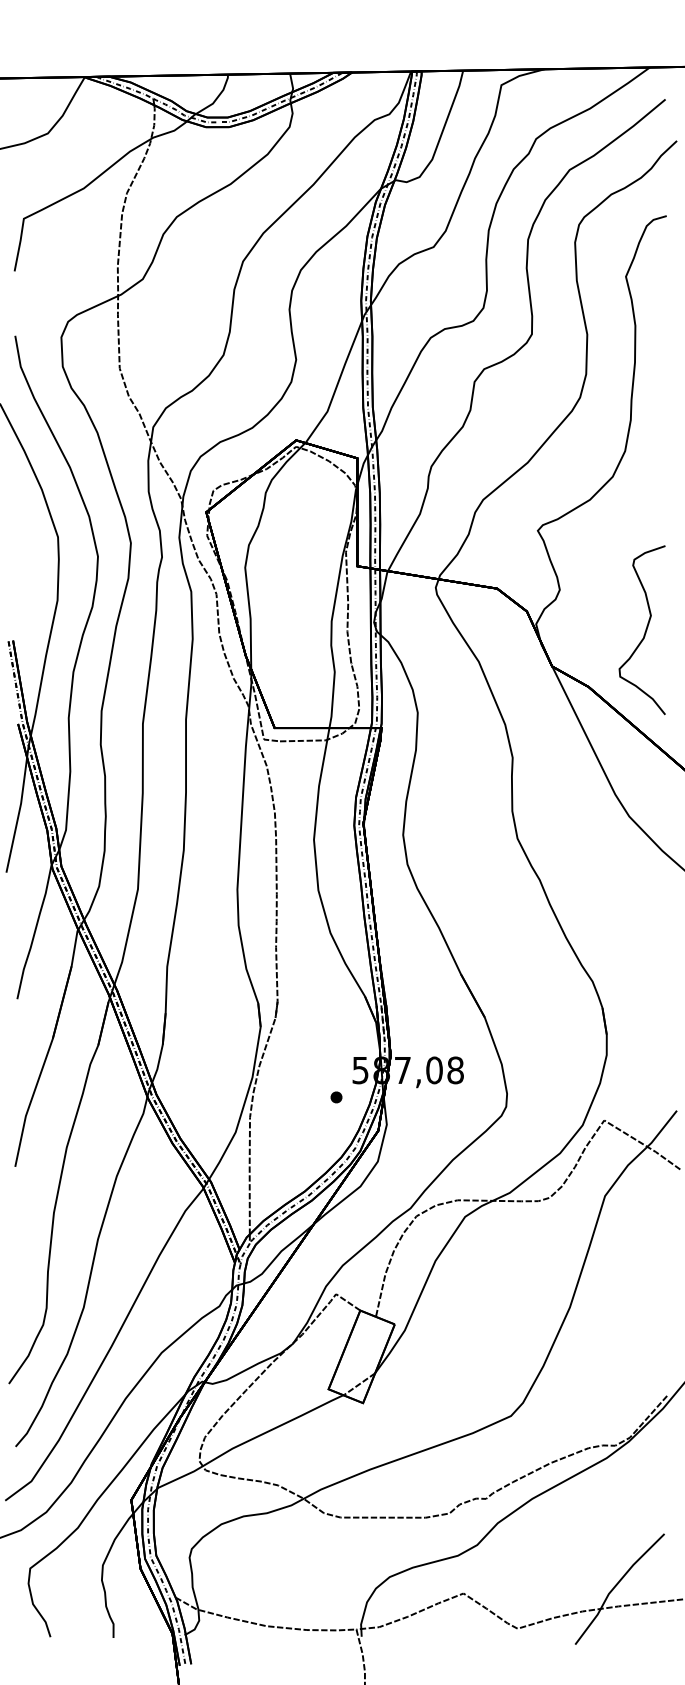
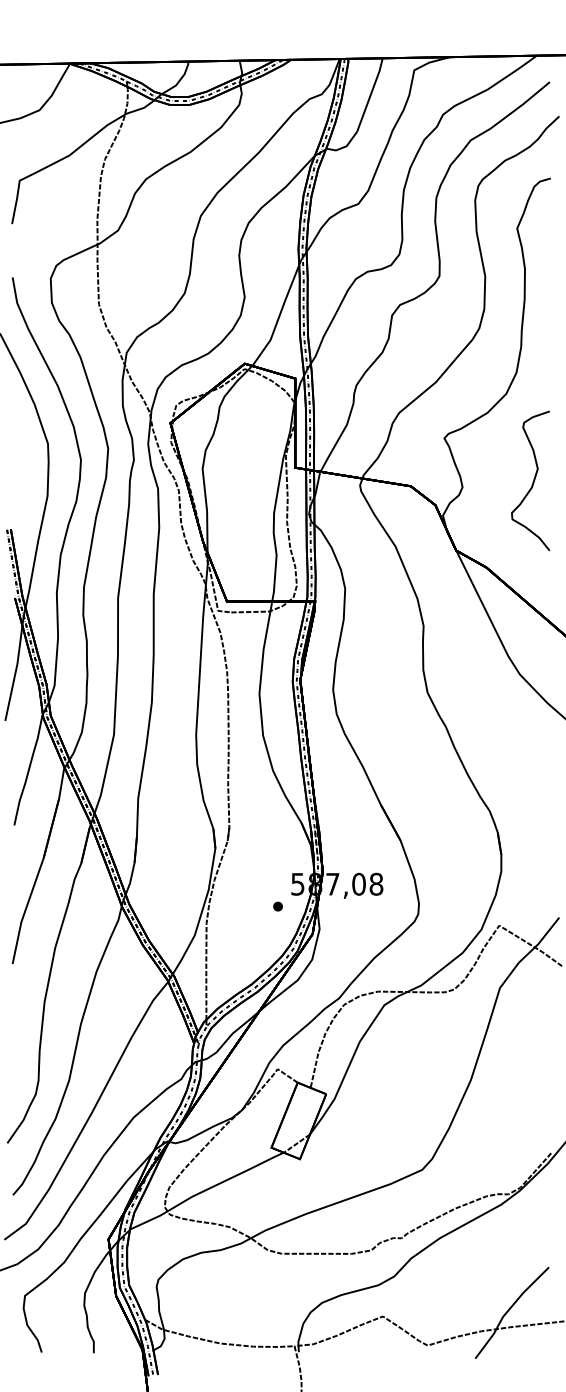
curve: (644, 632) -> (532, 482), moved

